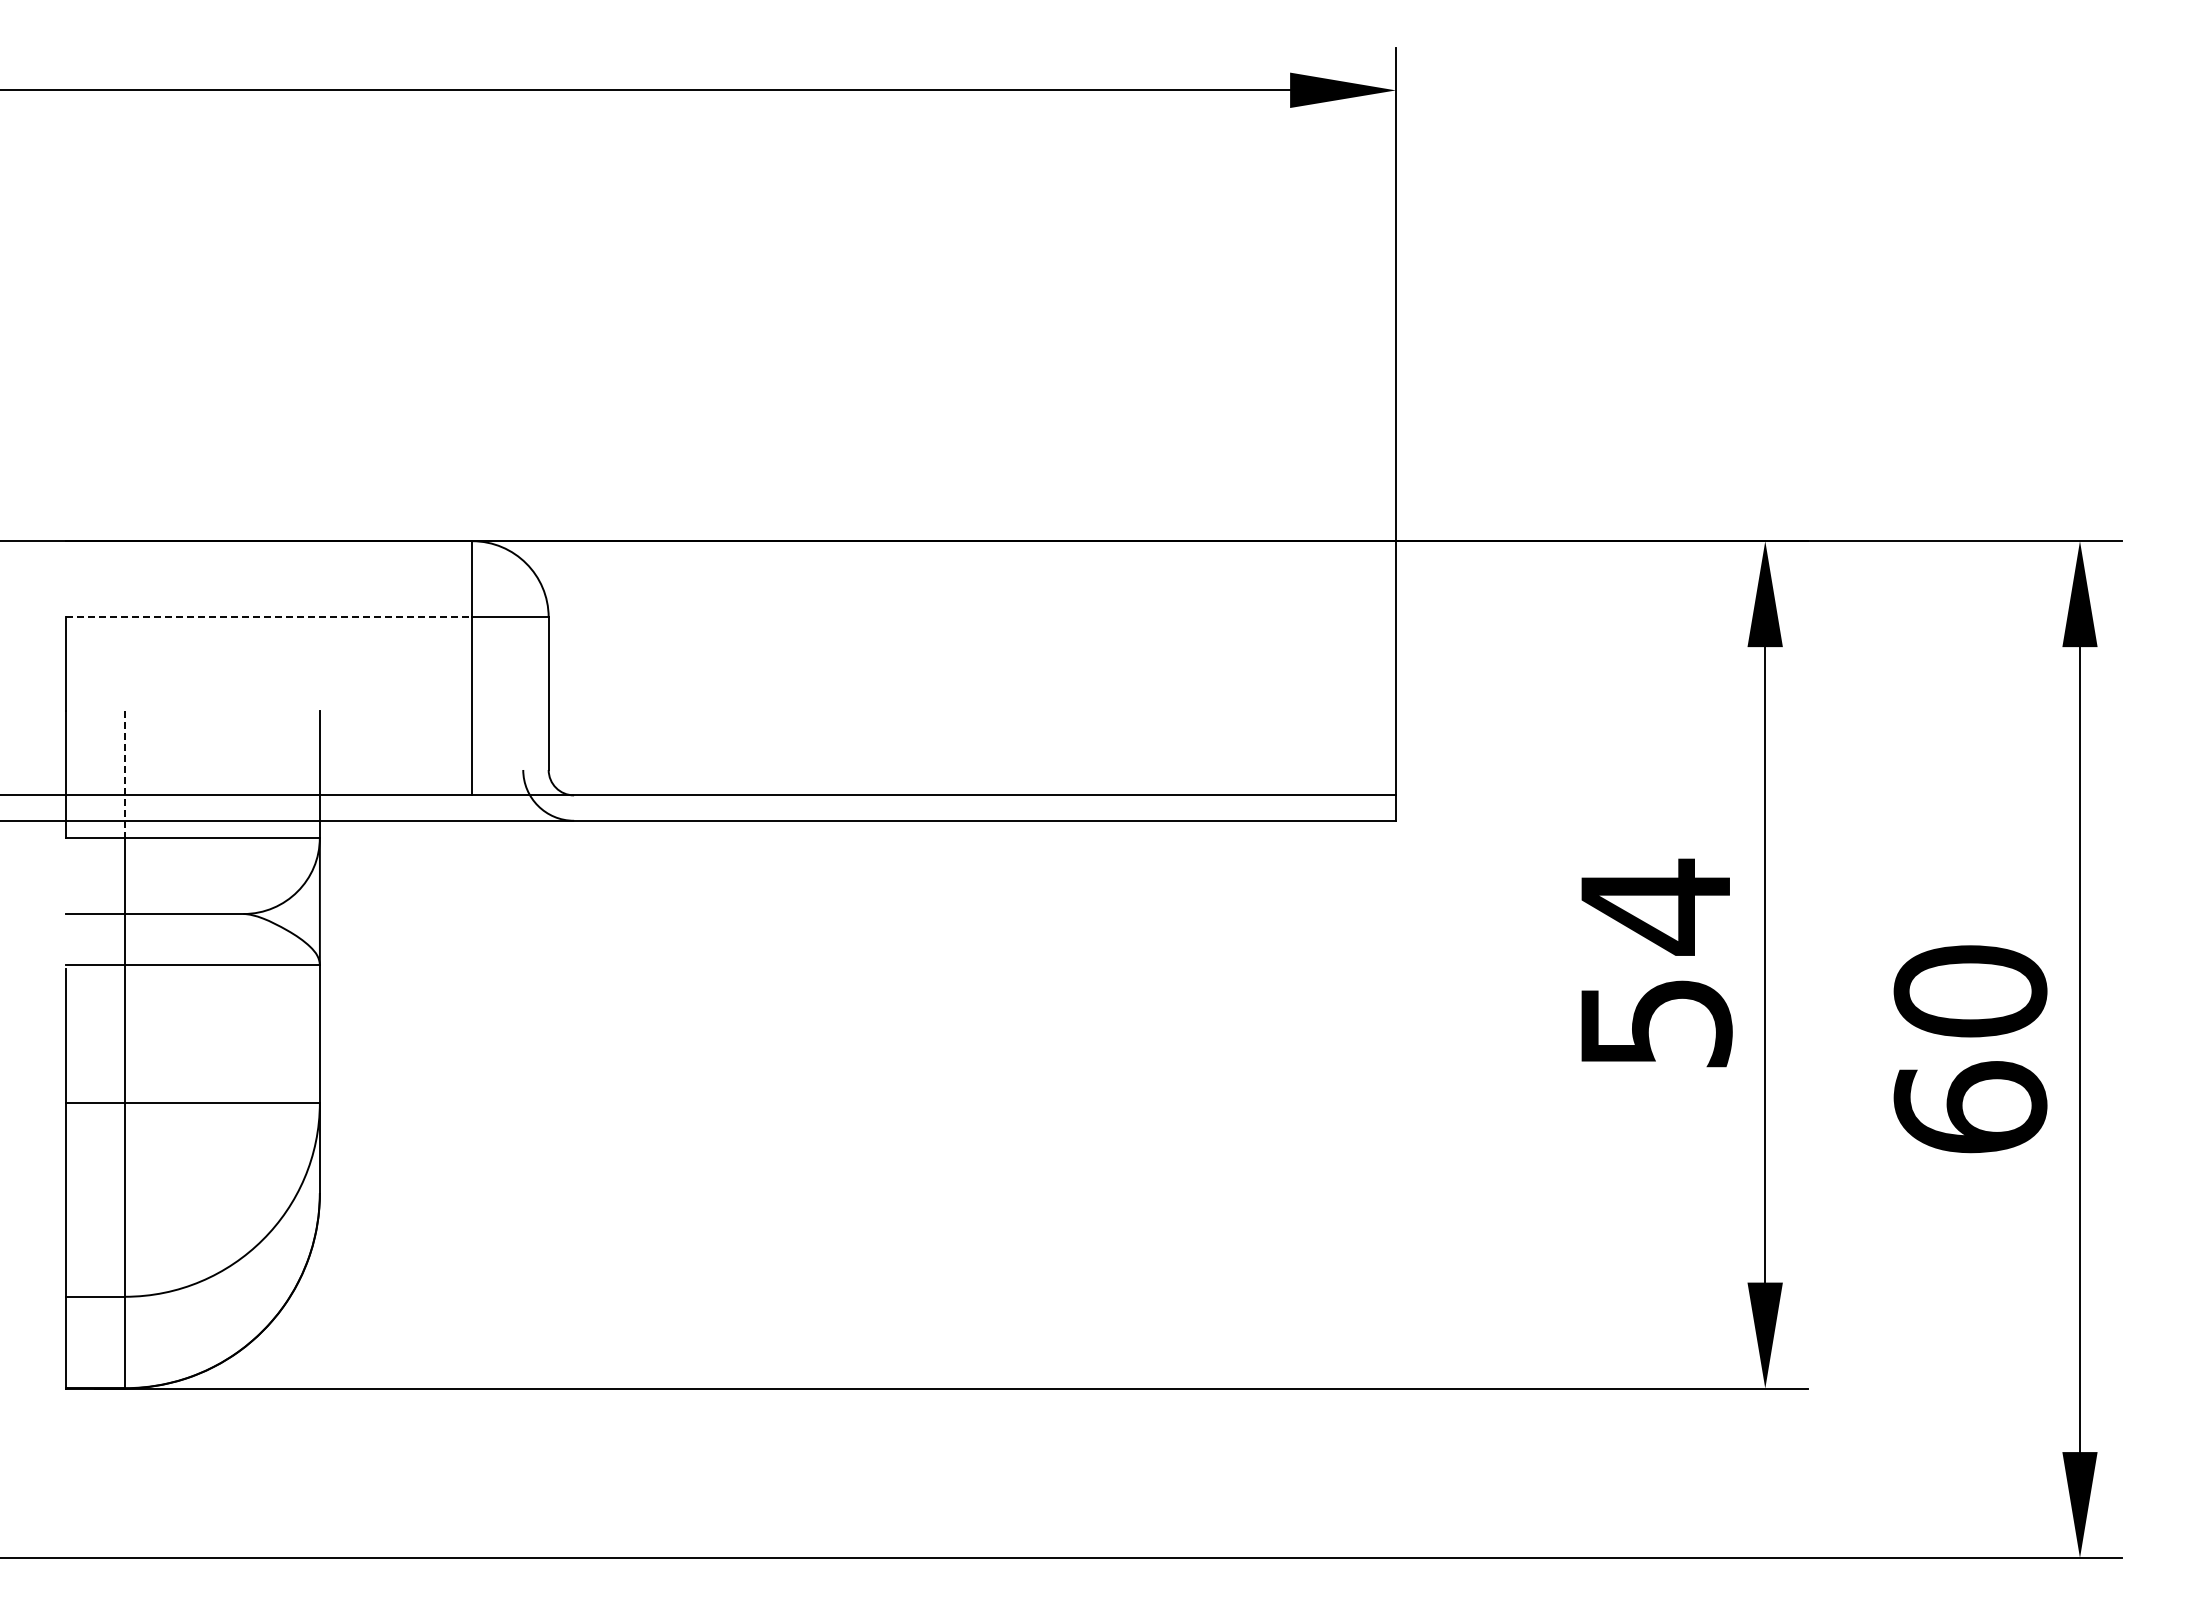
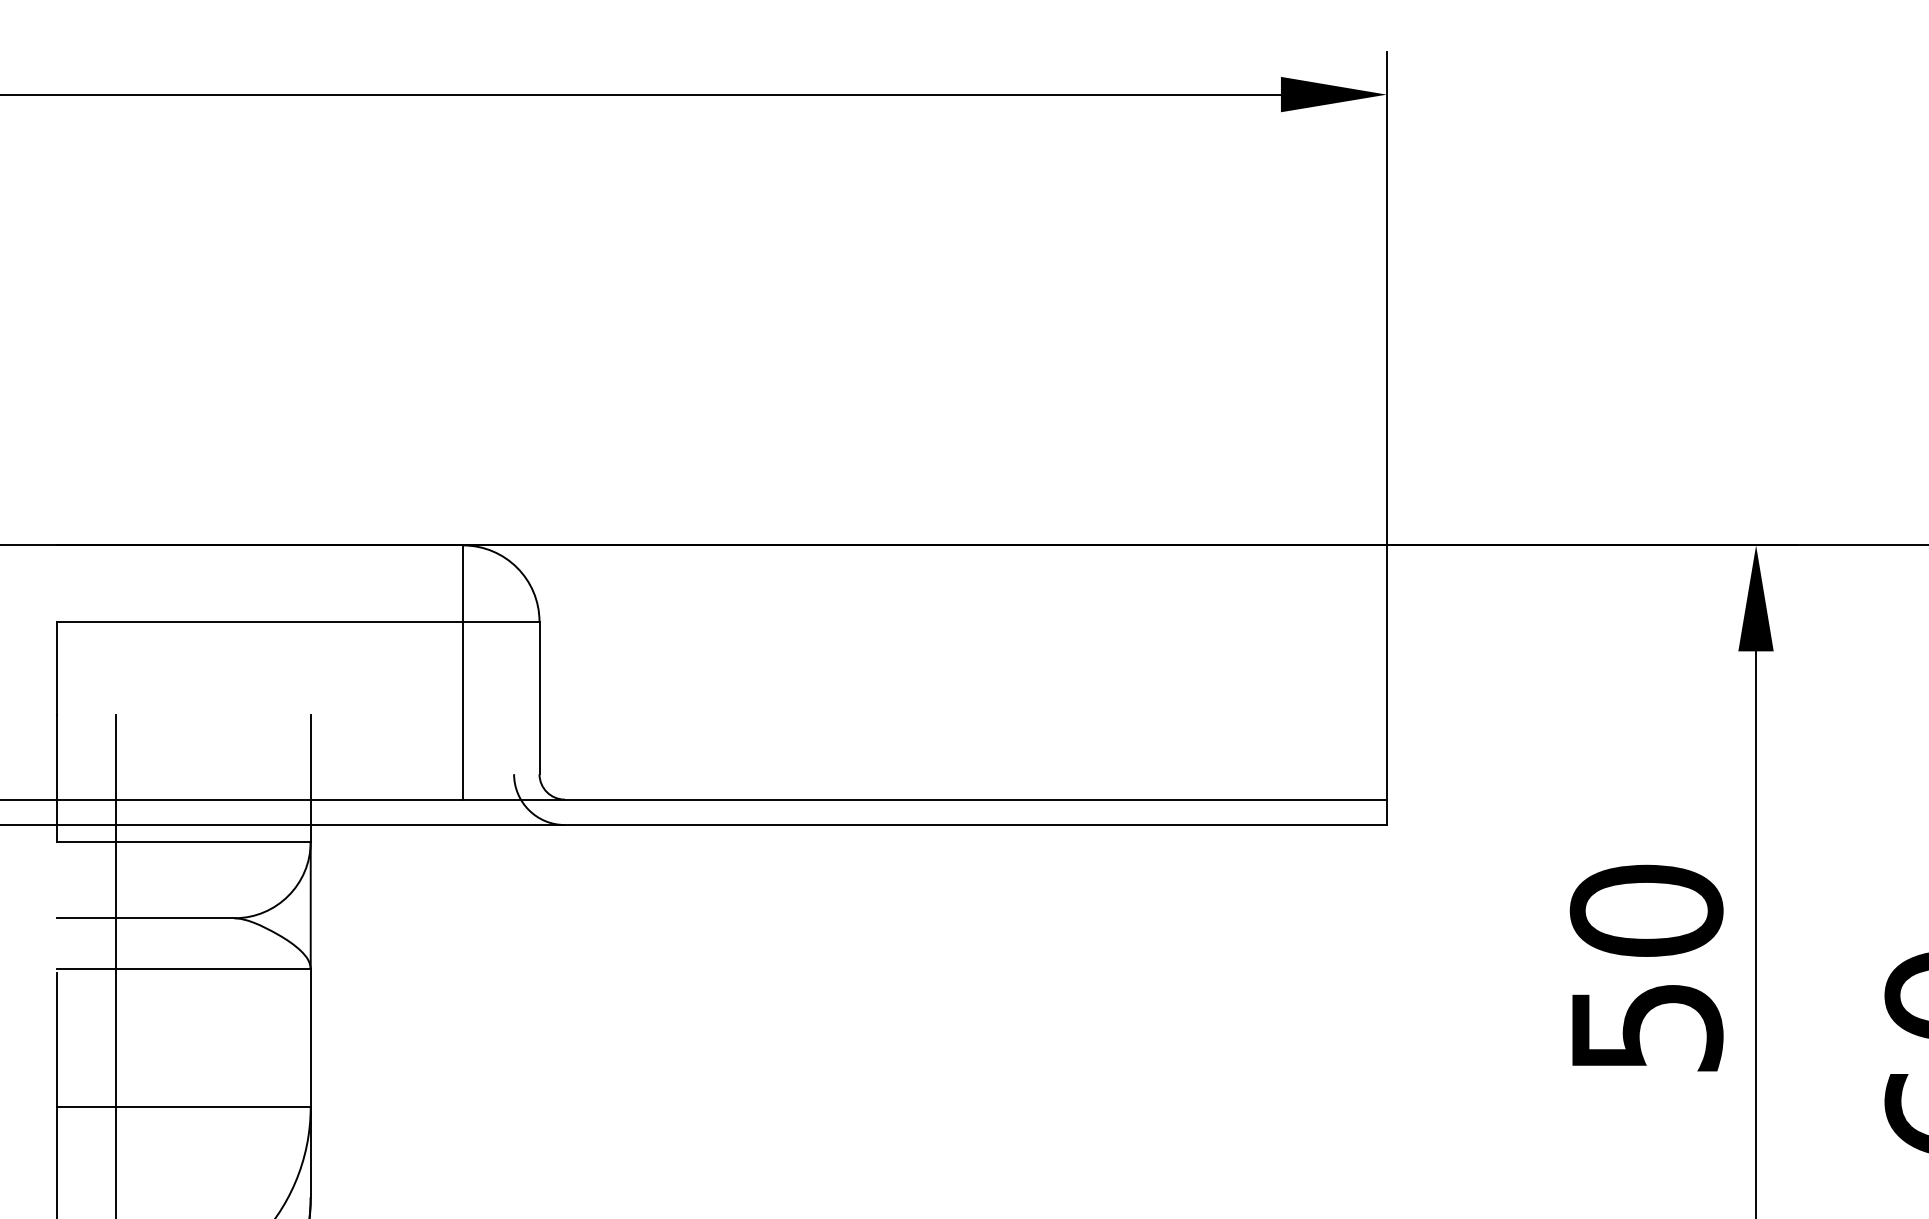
line: (269, 617) -> (260, 621), dashed -> solid
line: (125, 774) -> (116, 778), dashed -> solid
text: (1655, 906) -> (1646, 910), 54 -> 50

